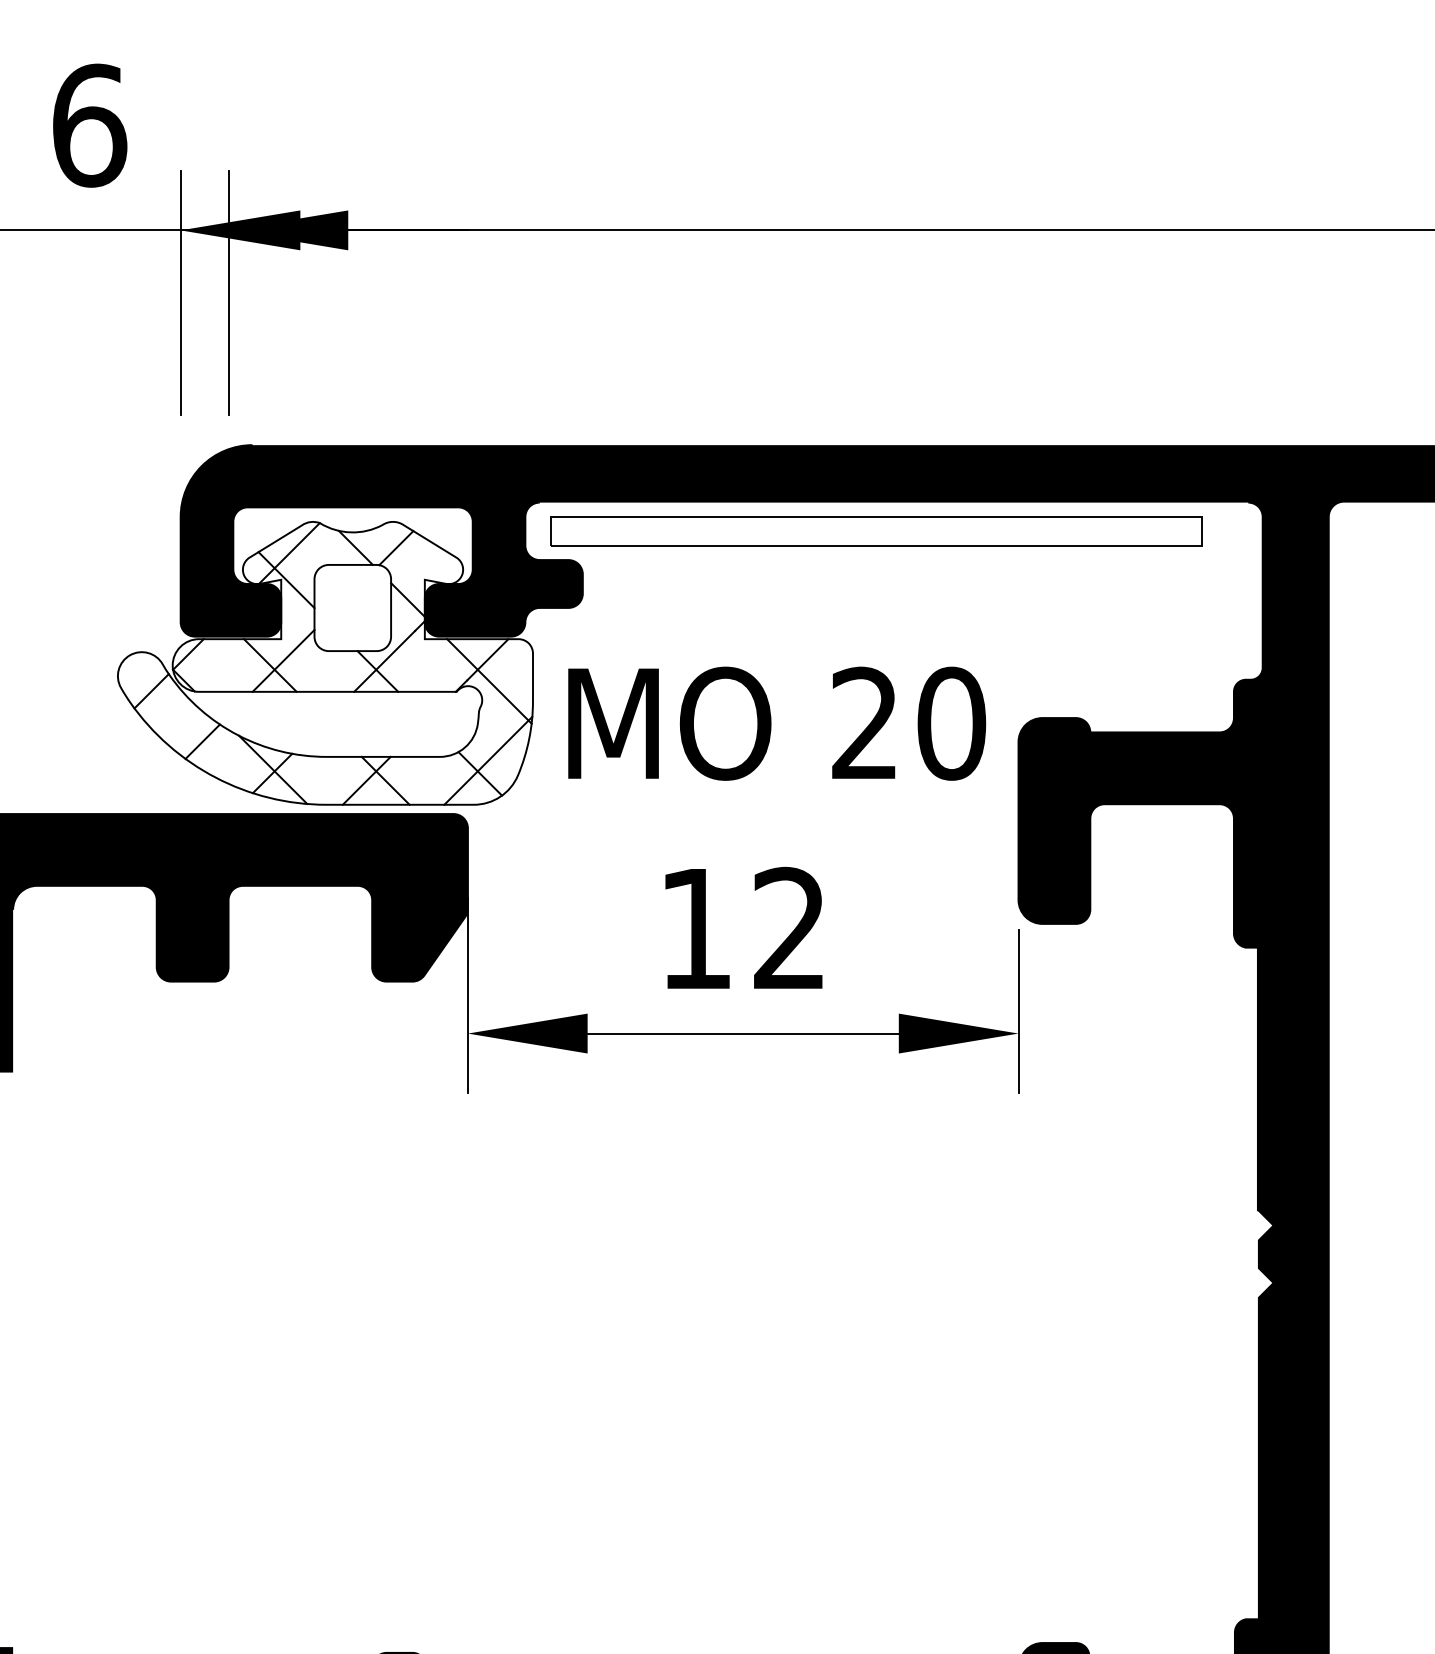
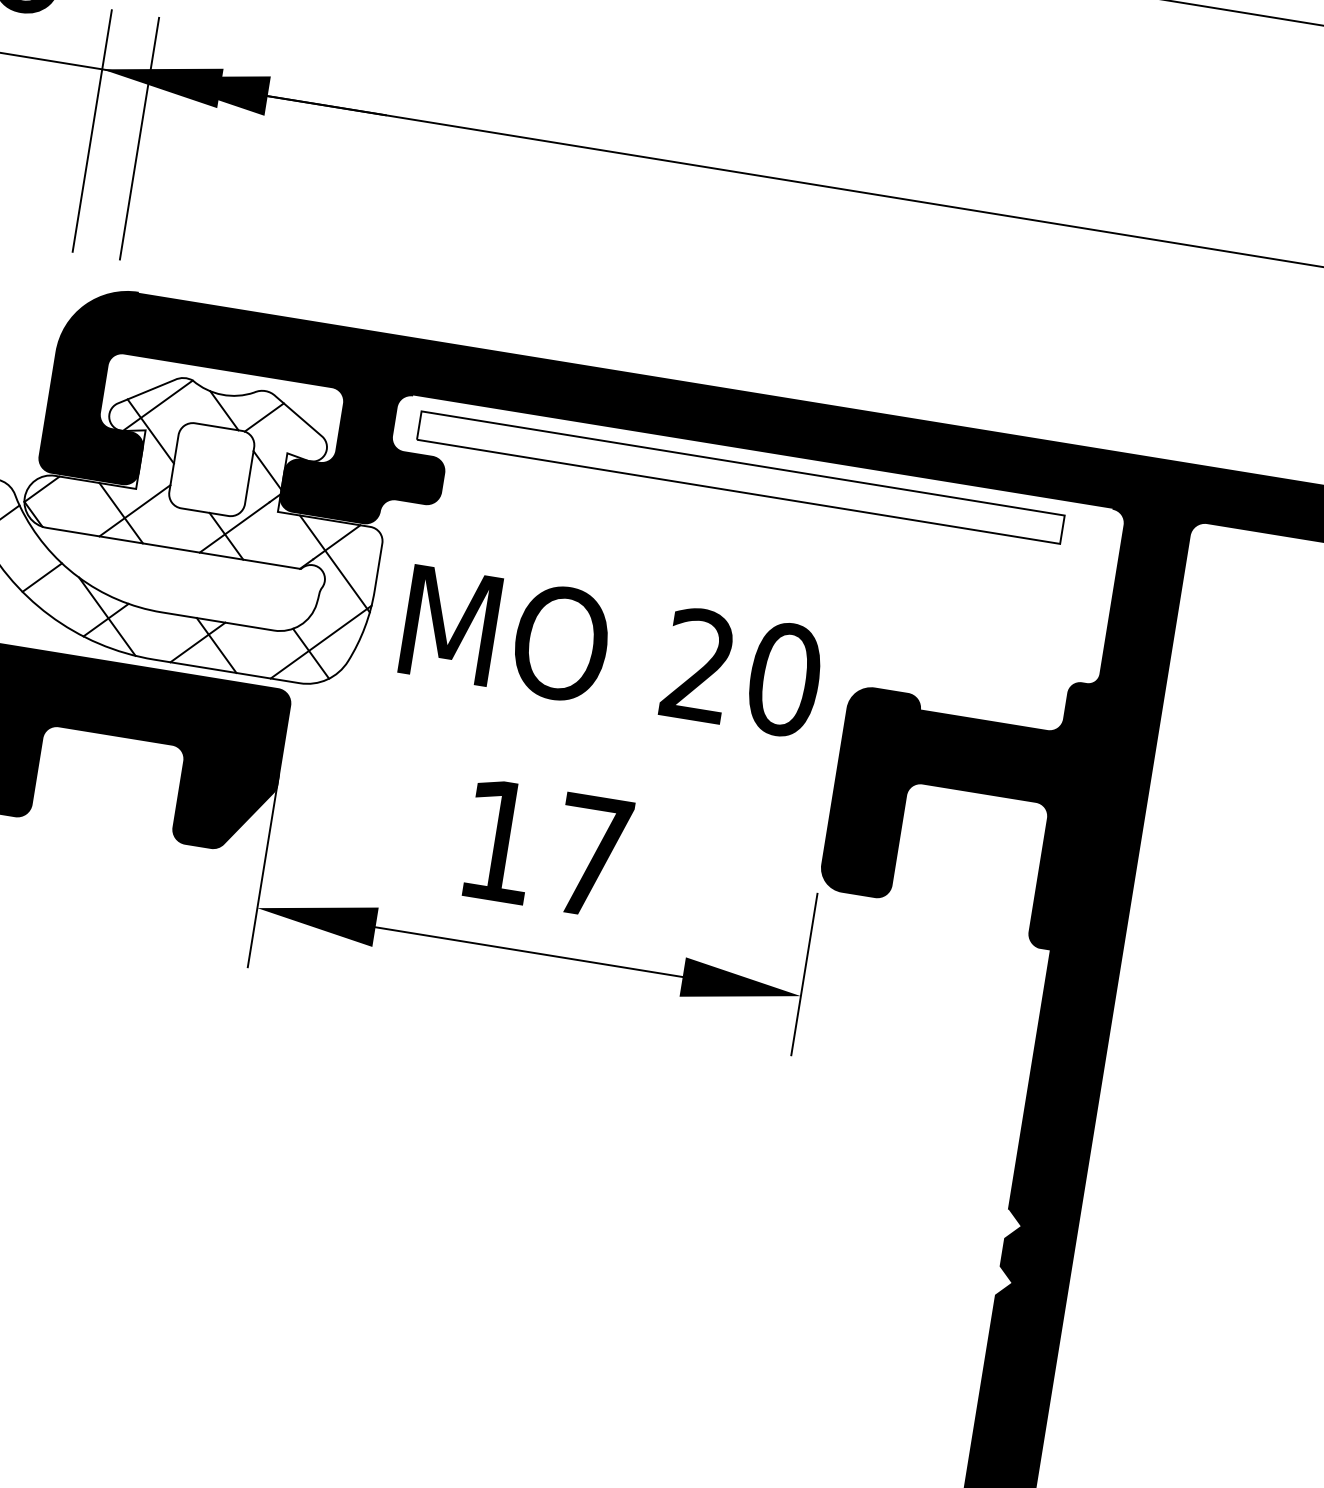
text: (789, 927) -> (591, 854), 12 -> 17

